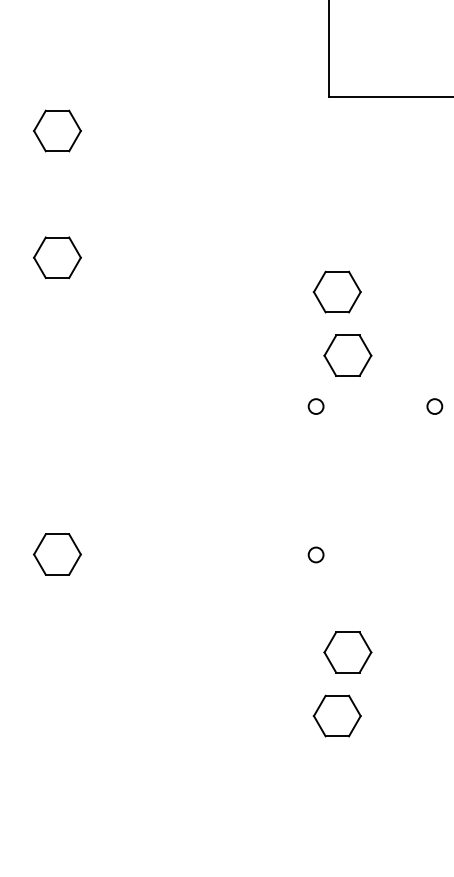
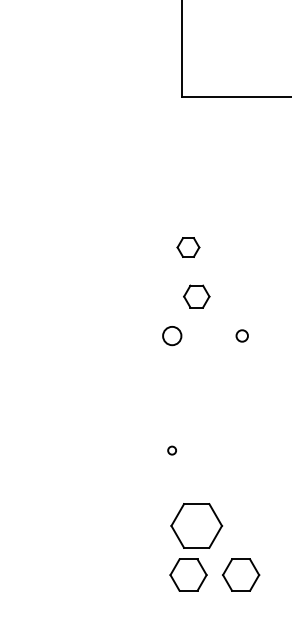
part: (336, 291) -> (187, 247), size x0.6
part: (347, 355) -> (196, 296), size x0.7
circle: (315, 406) -> (171, 335), size x1.6
circle: (434, 406) -> (241, 335), moved
circle: (315, 554) -> (171, 450), size x0.7
part: (347, 652) -> (196, 525), size x1.4
part: (404, 715) -> (240, 574), added

